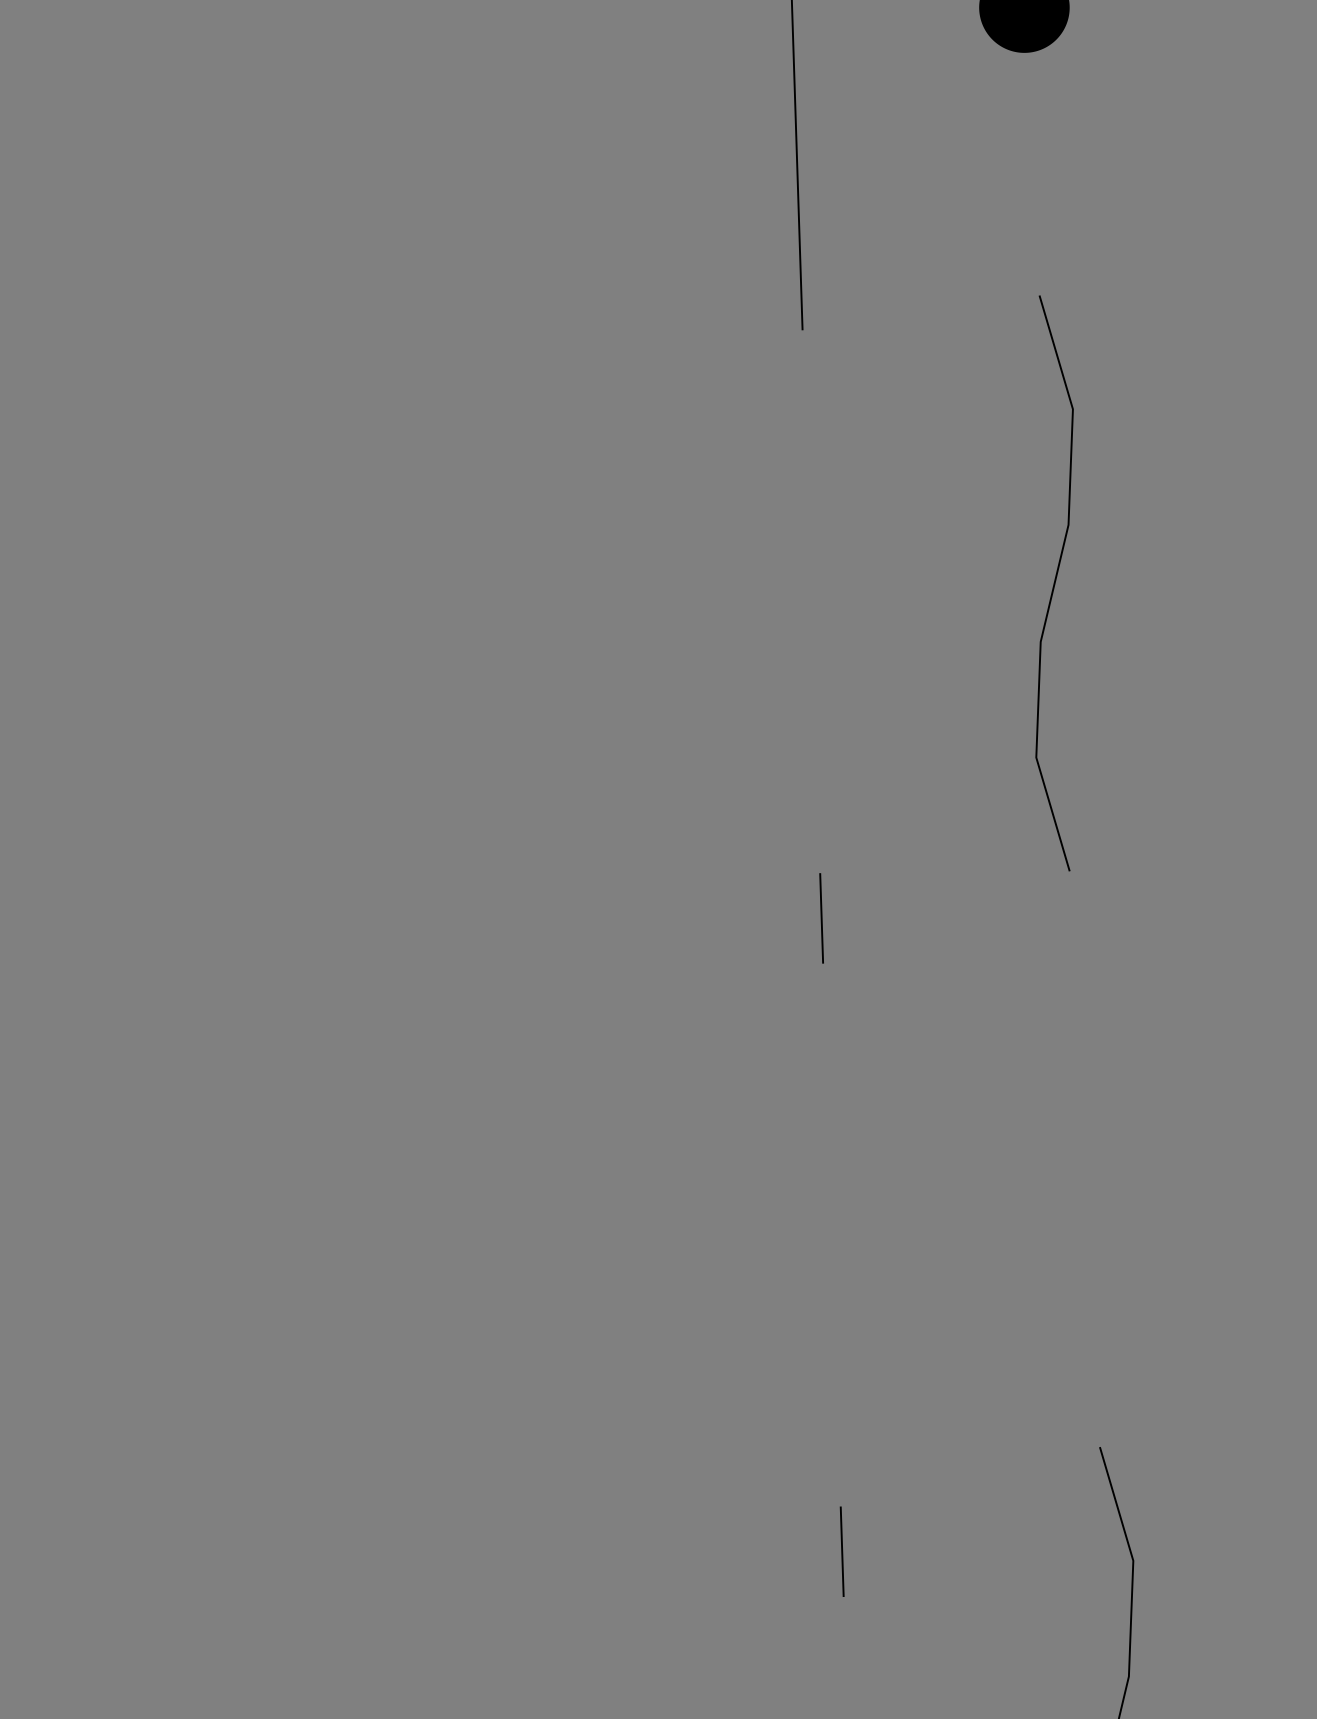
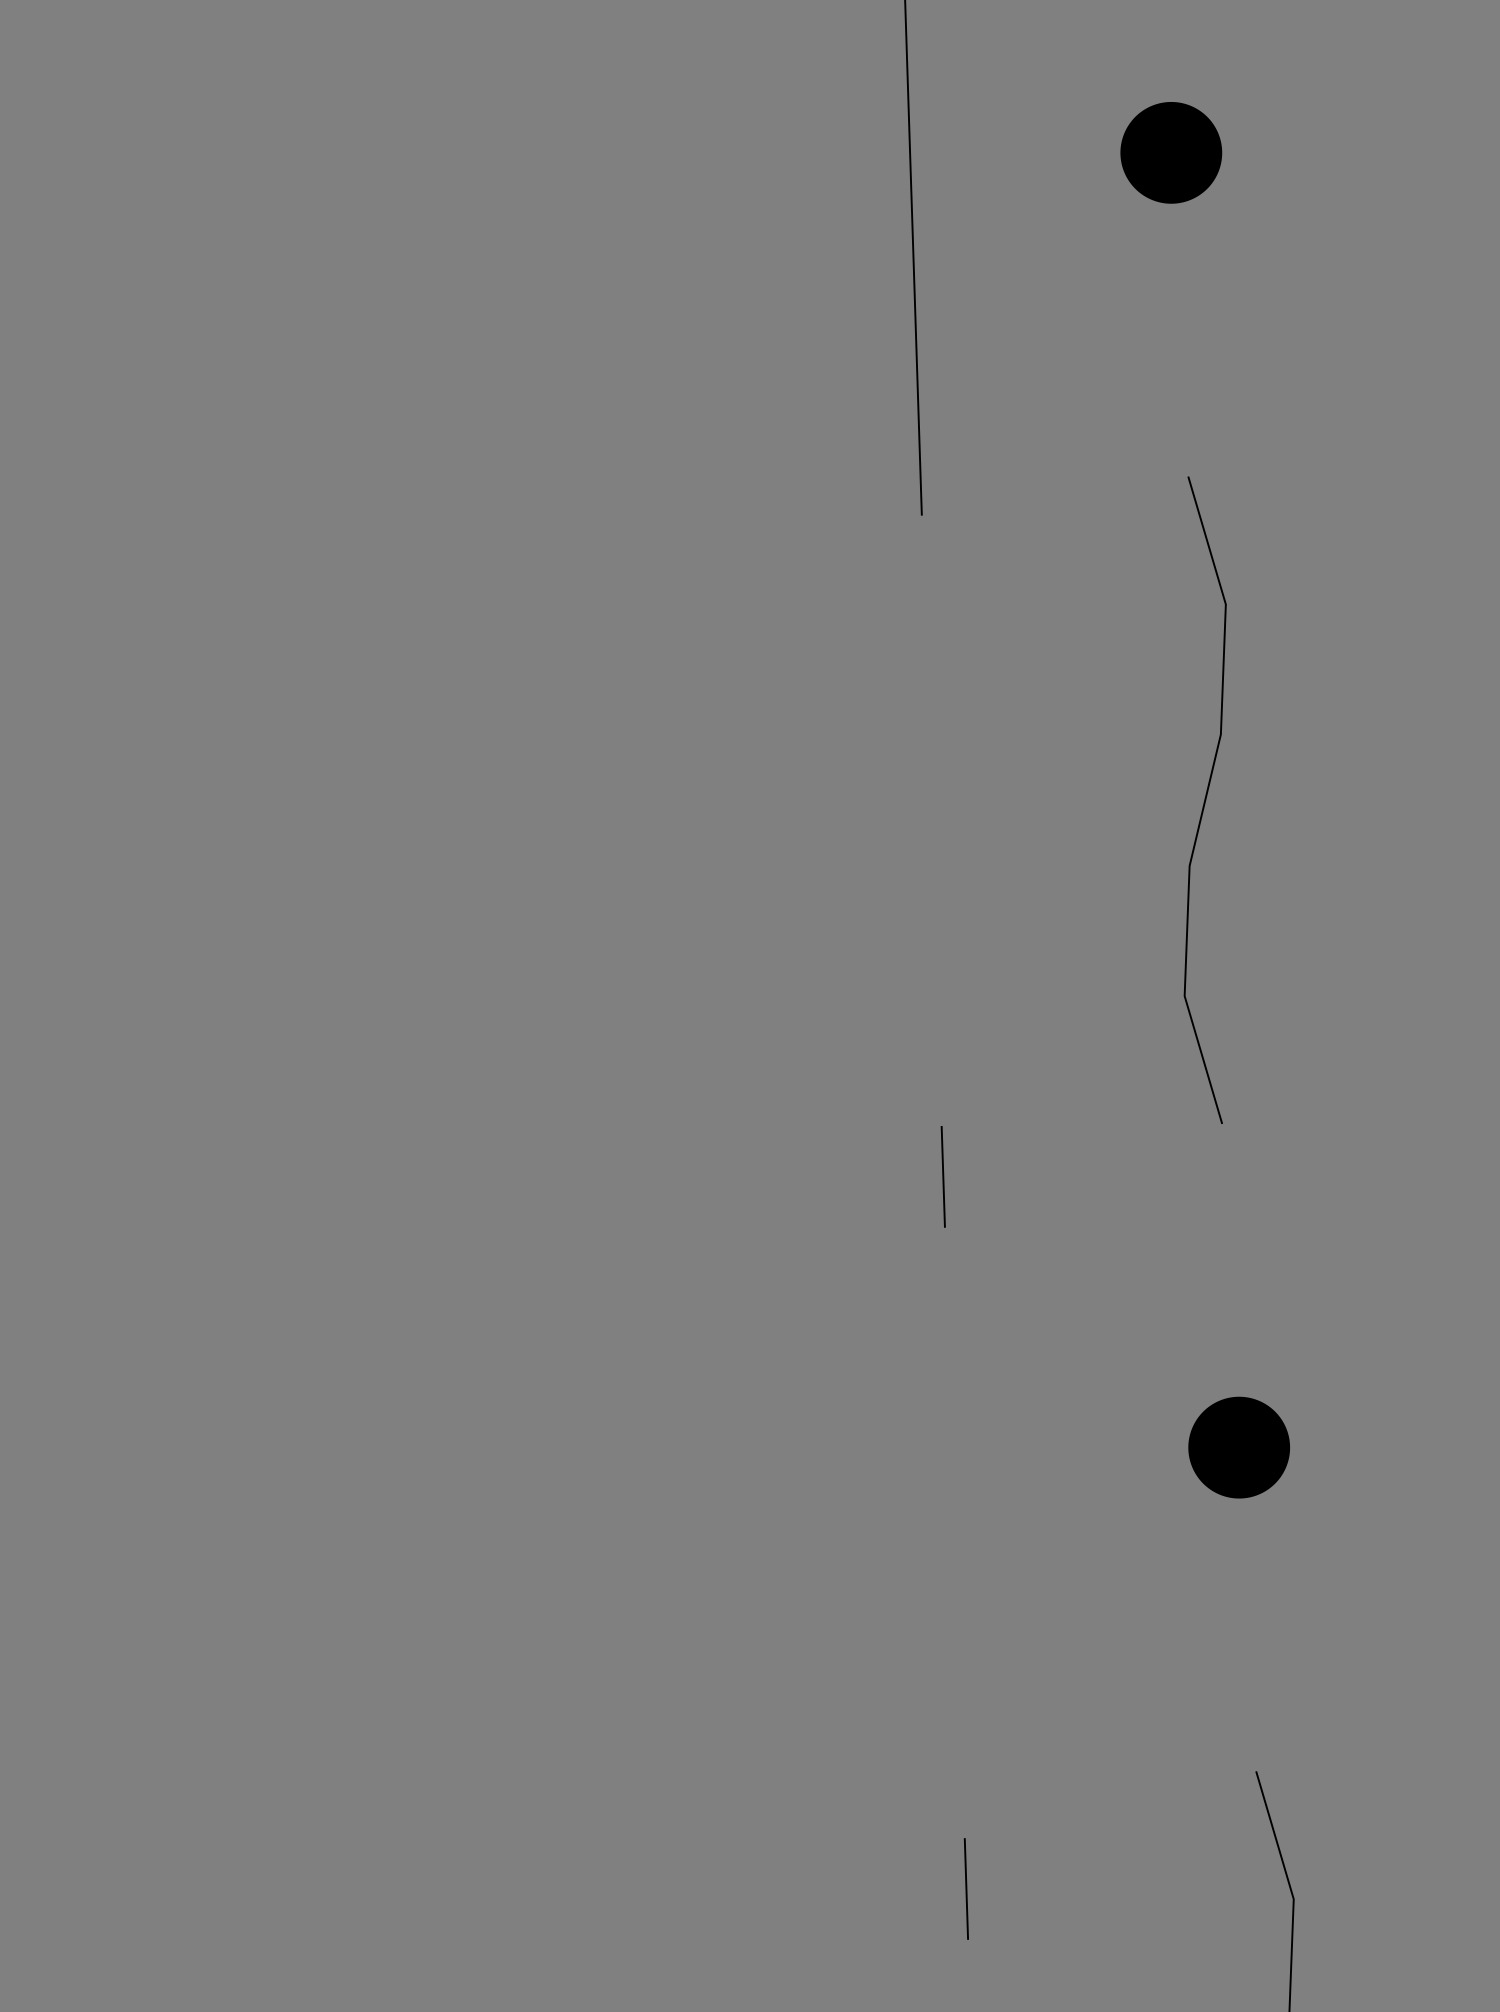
fill: (1085, 1159) -> (1239, 1447), added

